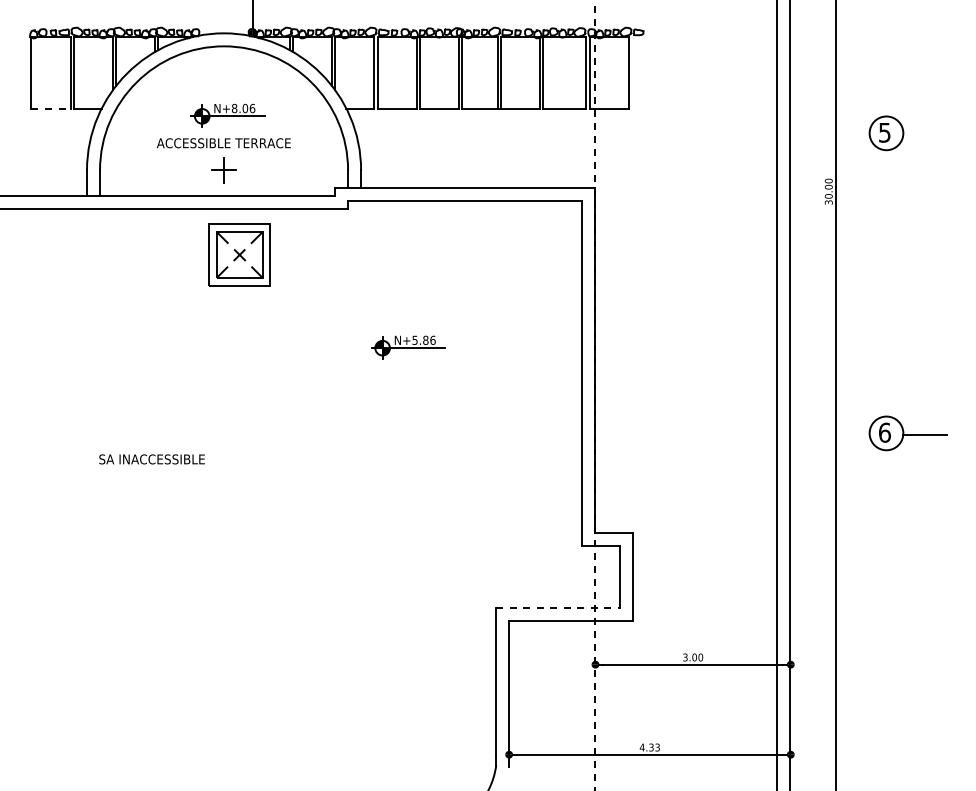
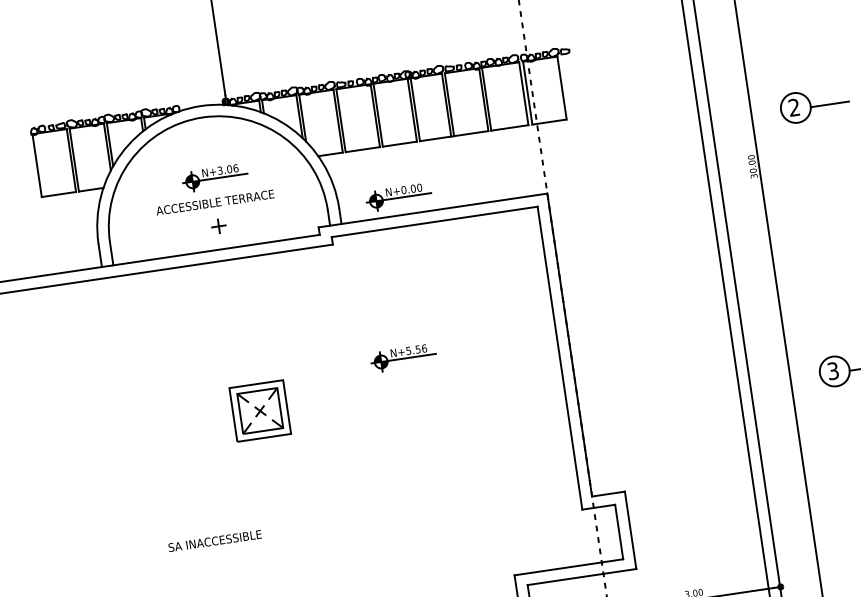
line: (51, 108) -> (59, 194), dashed -> solid
text: (234, 108) -> (220, 170), N+8.06 -> N+3.06
text: (884, 132) -> (793, 107), 5 -> 2
line: (924, 134) -> (829, 104), added
part: (429, 167) -> (398, 197), added
part: (223, 170) -> (218, 226), size x0.62
part: (239, 254) -> (259, 410), moved
text: (425, 339) -> (417, 348), N+5.86 -> N+5.56
text: (884, 432) -> (832, 370), 6 -> 3
text: (151, 459) -> (214, 541), moved
line: (557, 607) -> (568, 567), dashed -> solid

